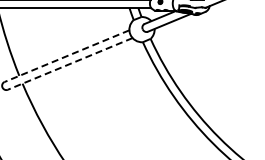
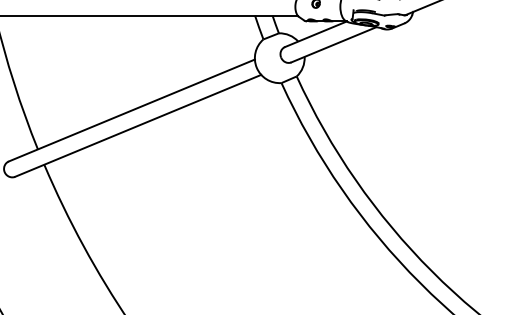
line: (66, 56) -> (130, 111), dashed -> solid
line: (70, 63) -> (138, 124), dashed -> solid

